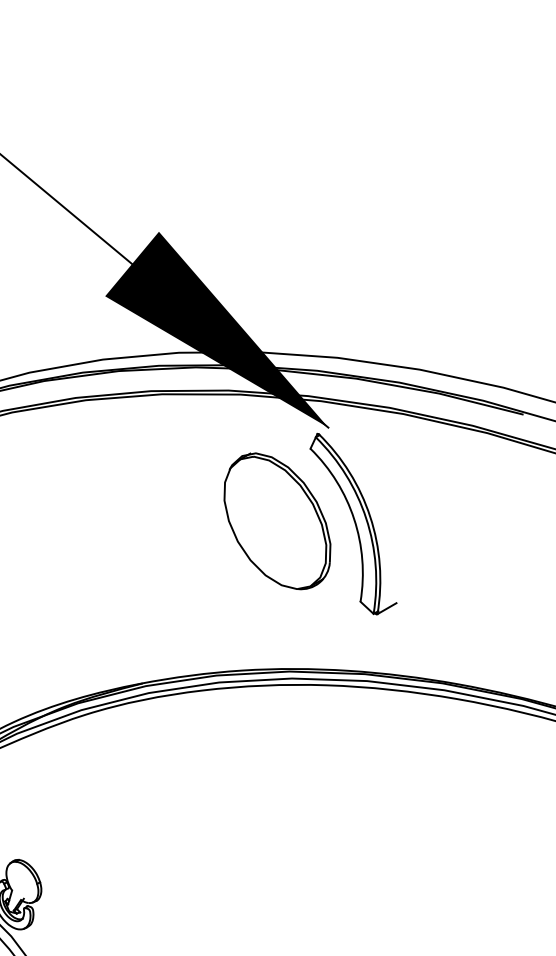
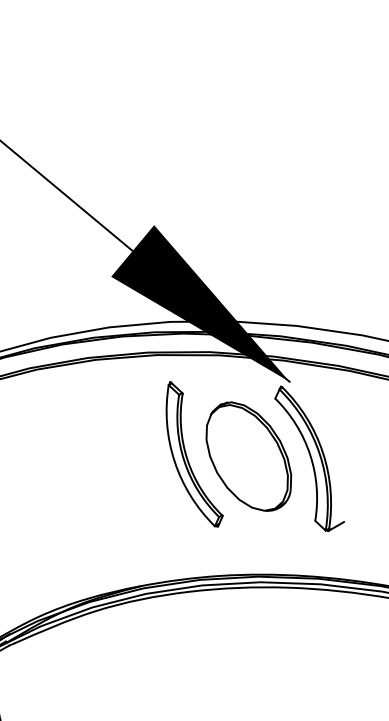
part: (200, 520) -> (187, 455), added

